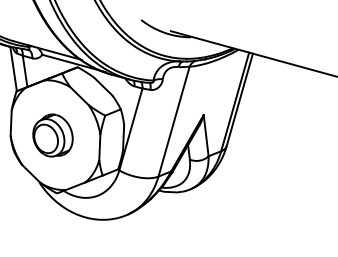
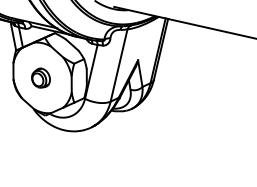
part: (52, 134) -> (40, 77), size x0.7

